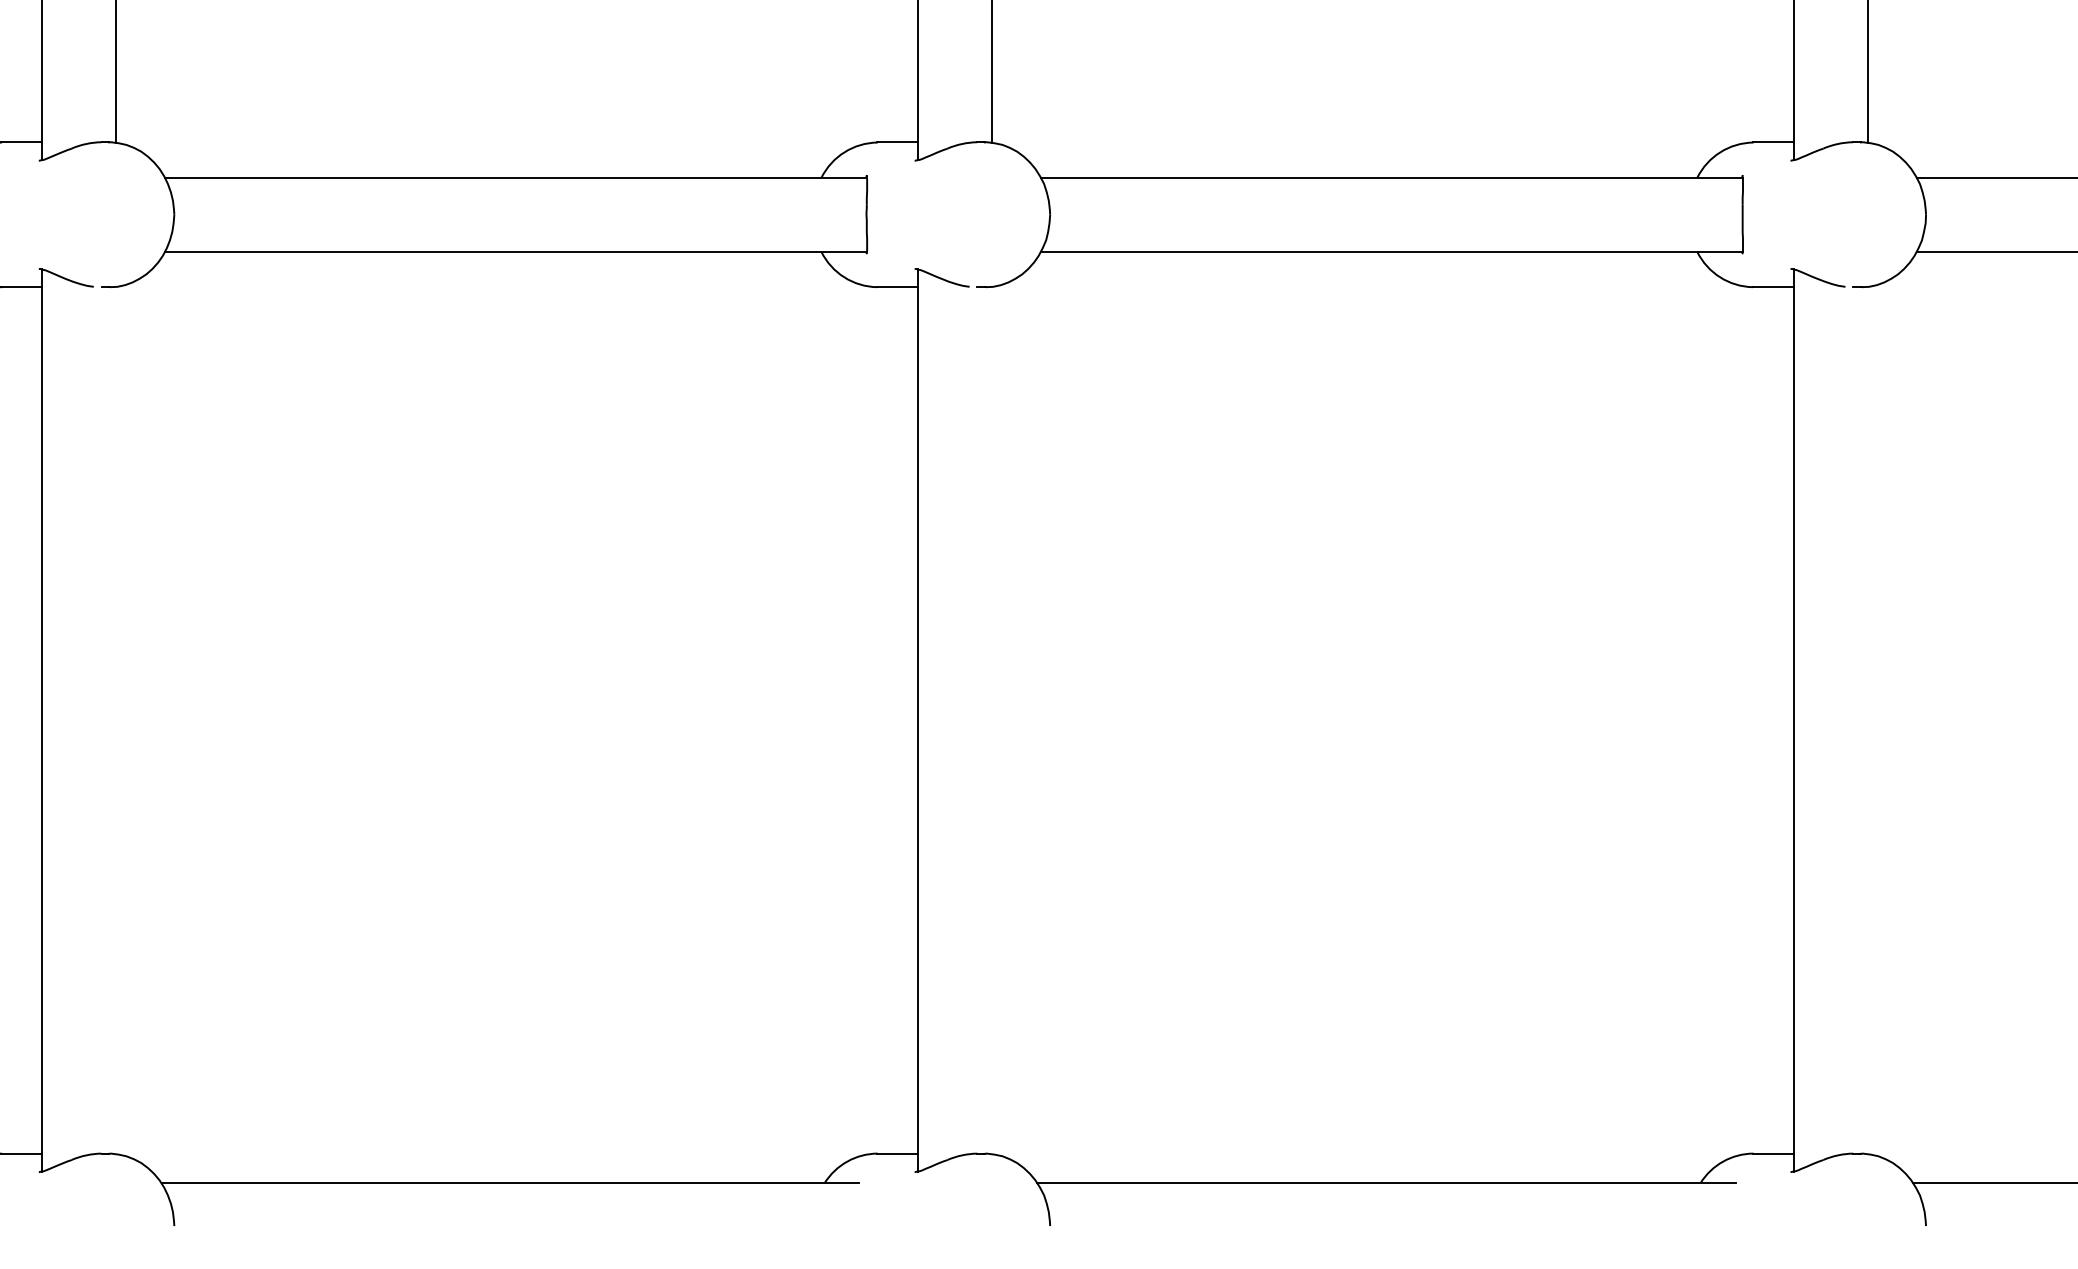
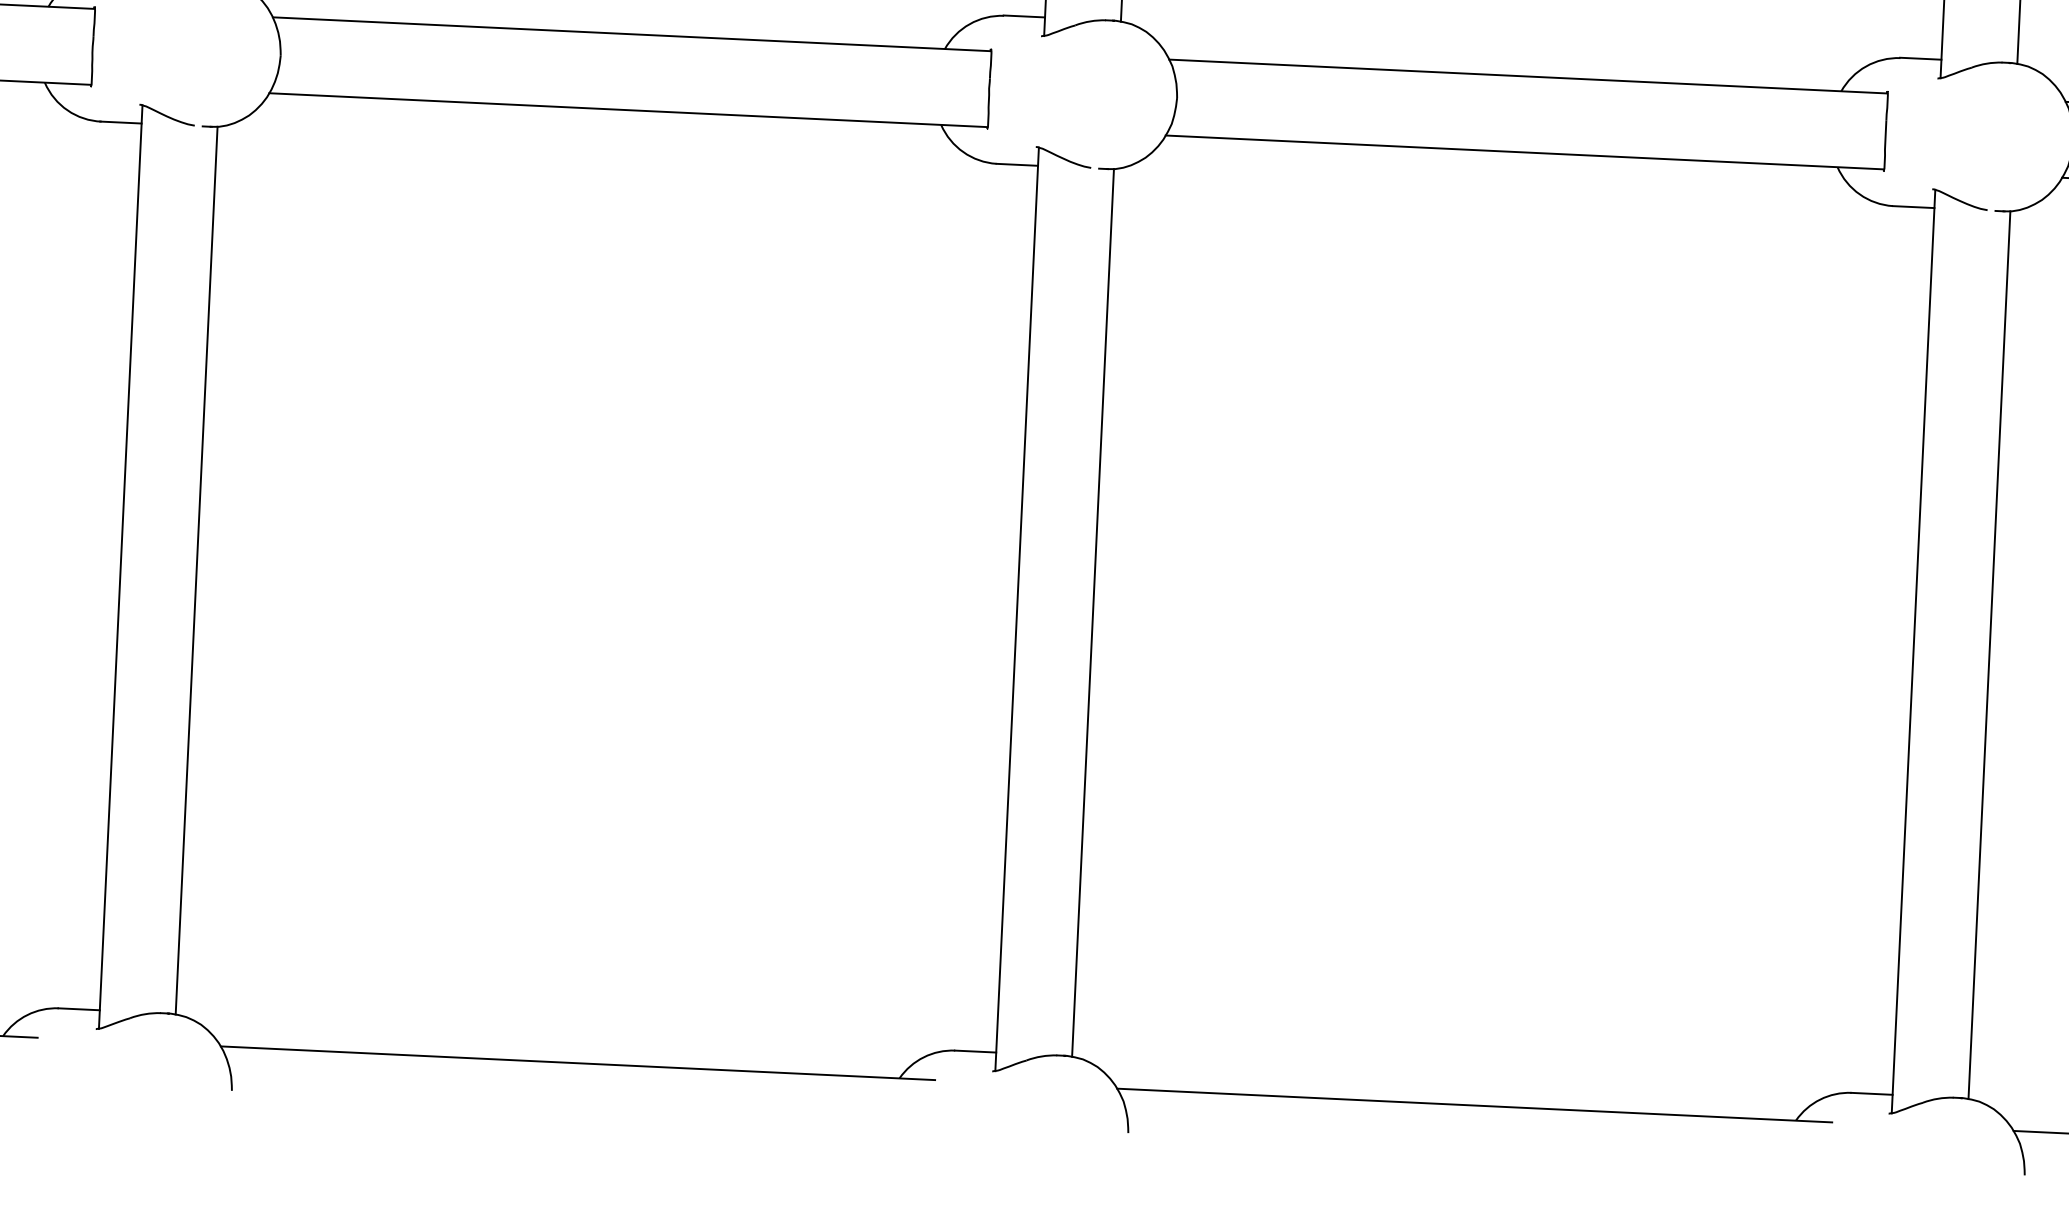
line: (116, 720) -> (197, 570), added
line: (991, 720) -> (1092, 612), added
line: (1867, 720) -> (1989, 655), added

